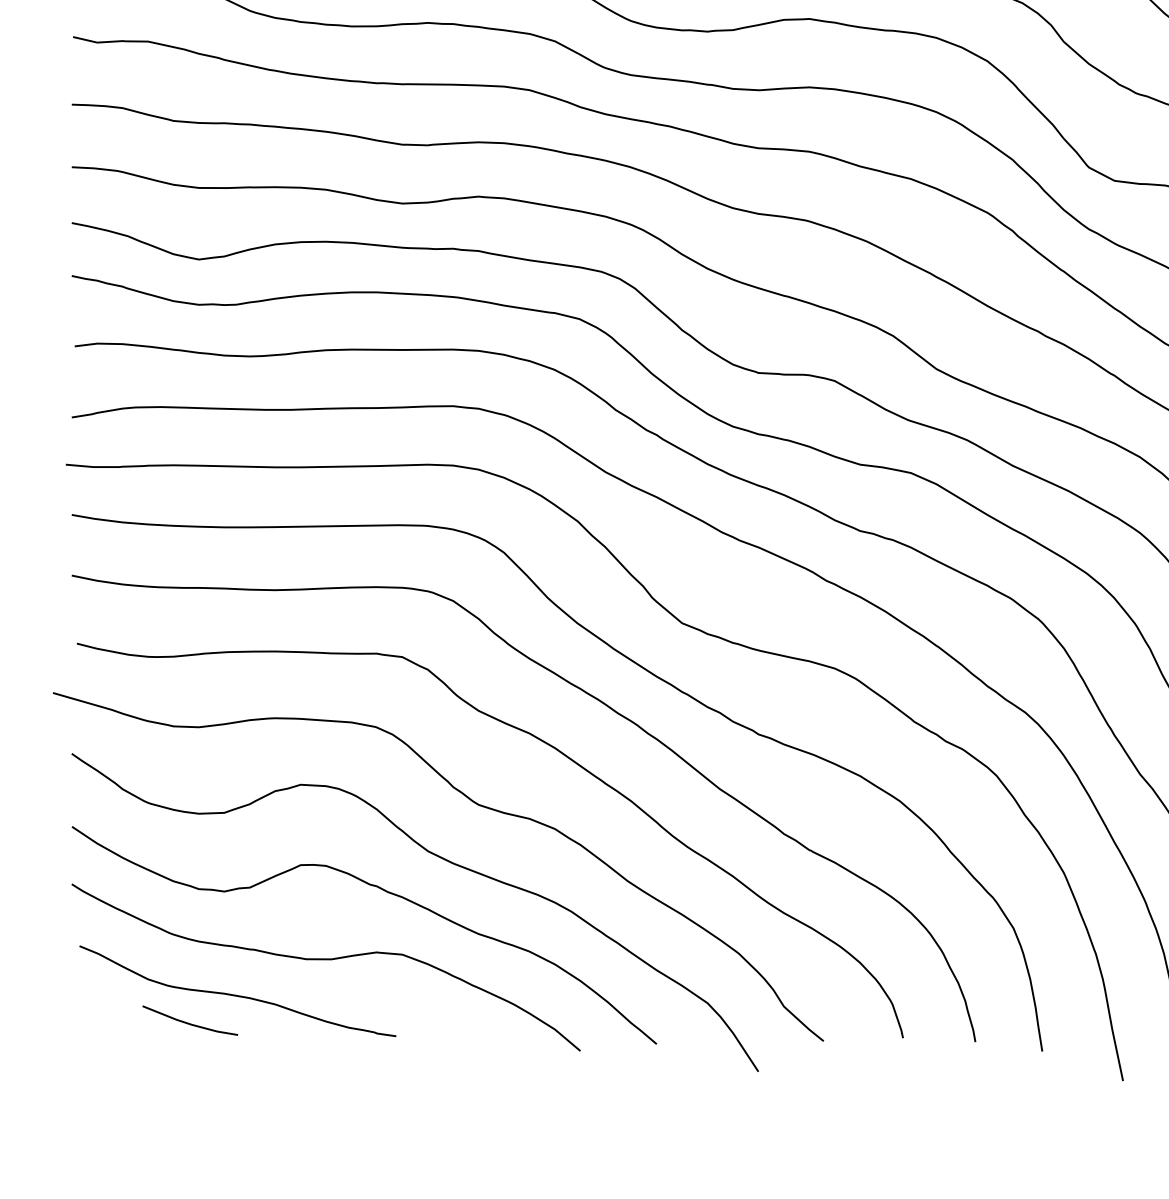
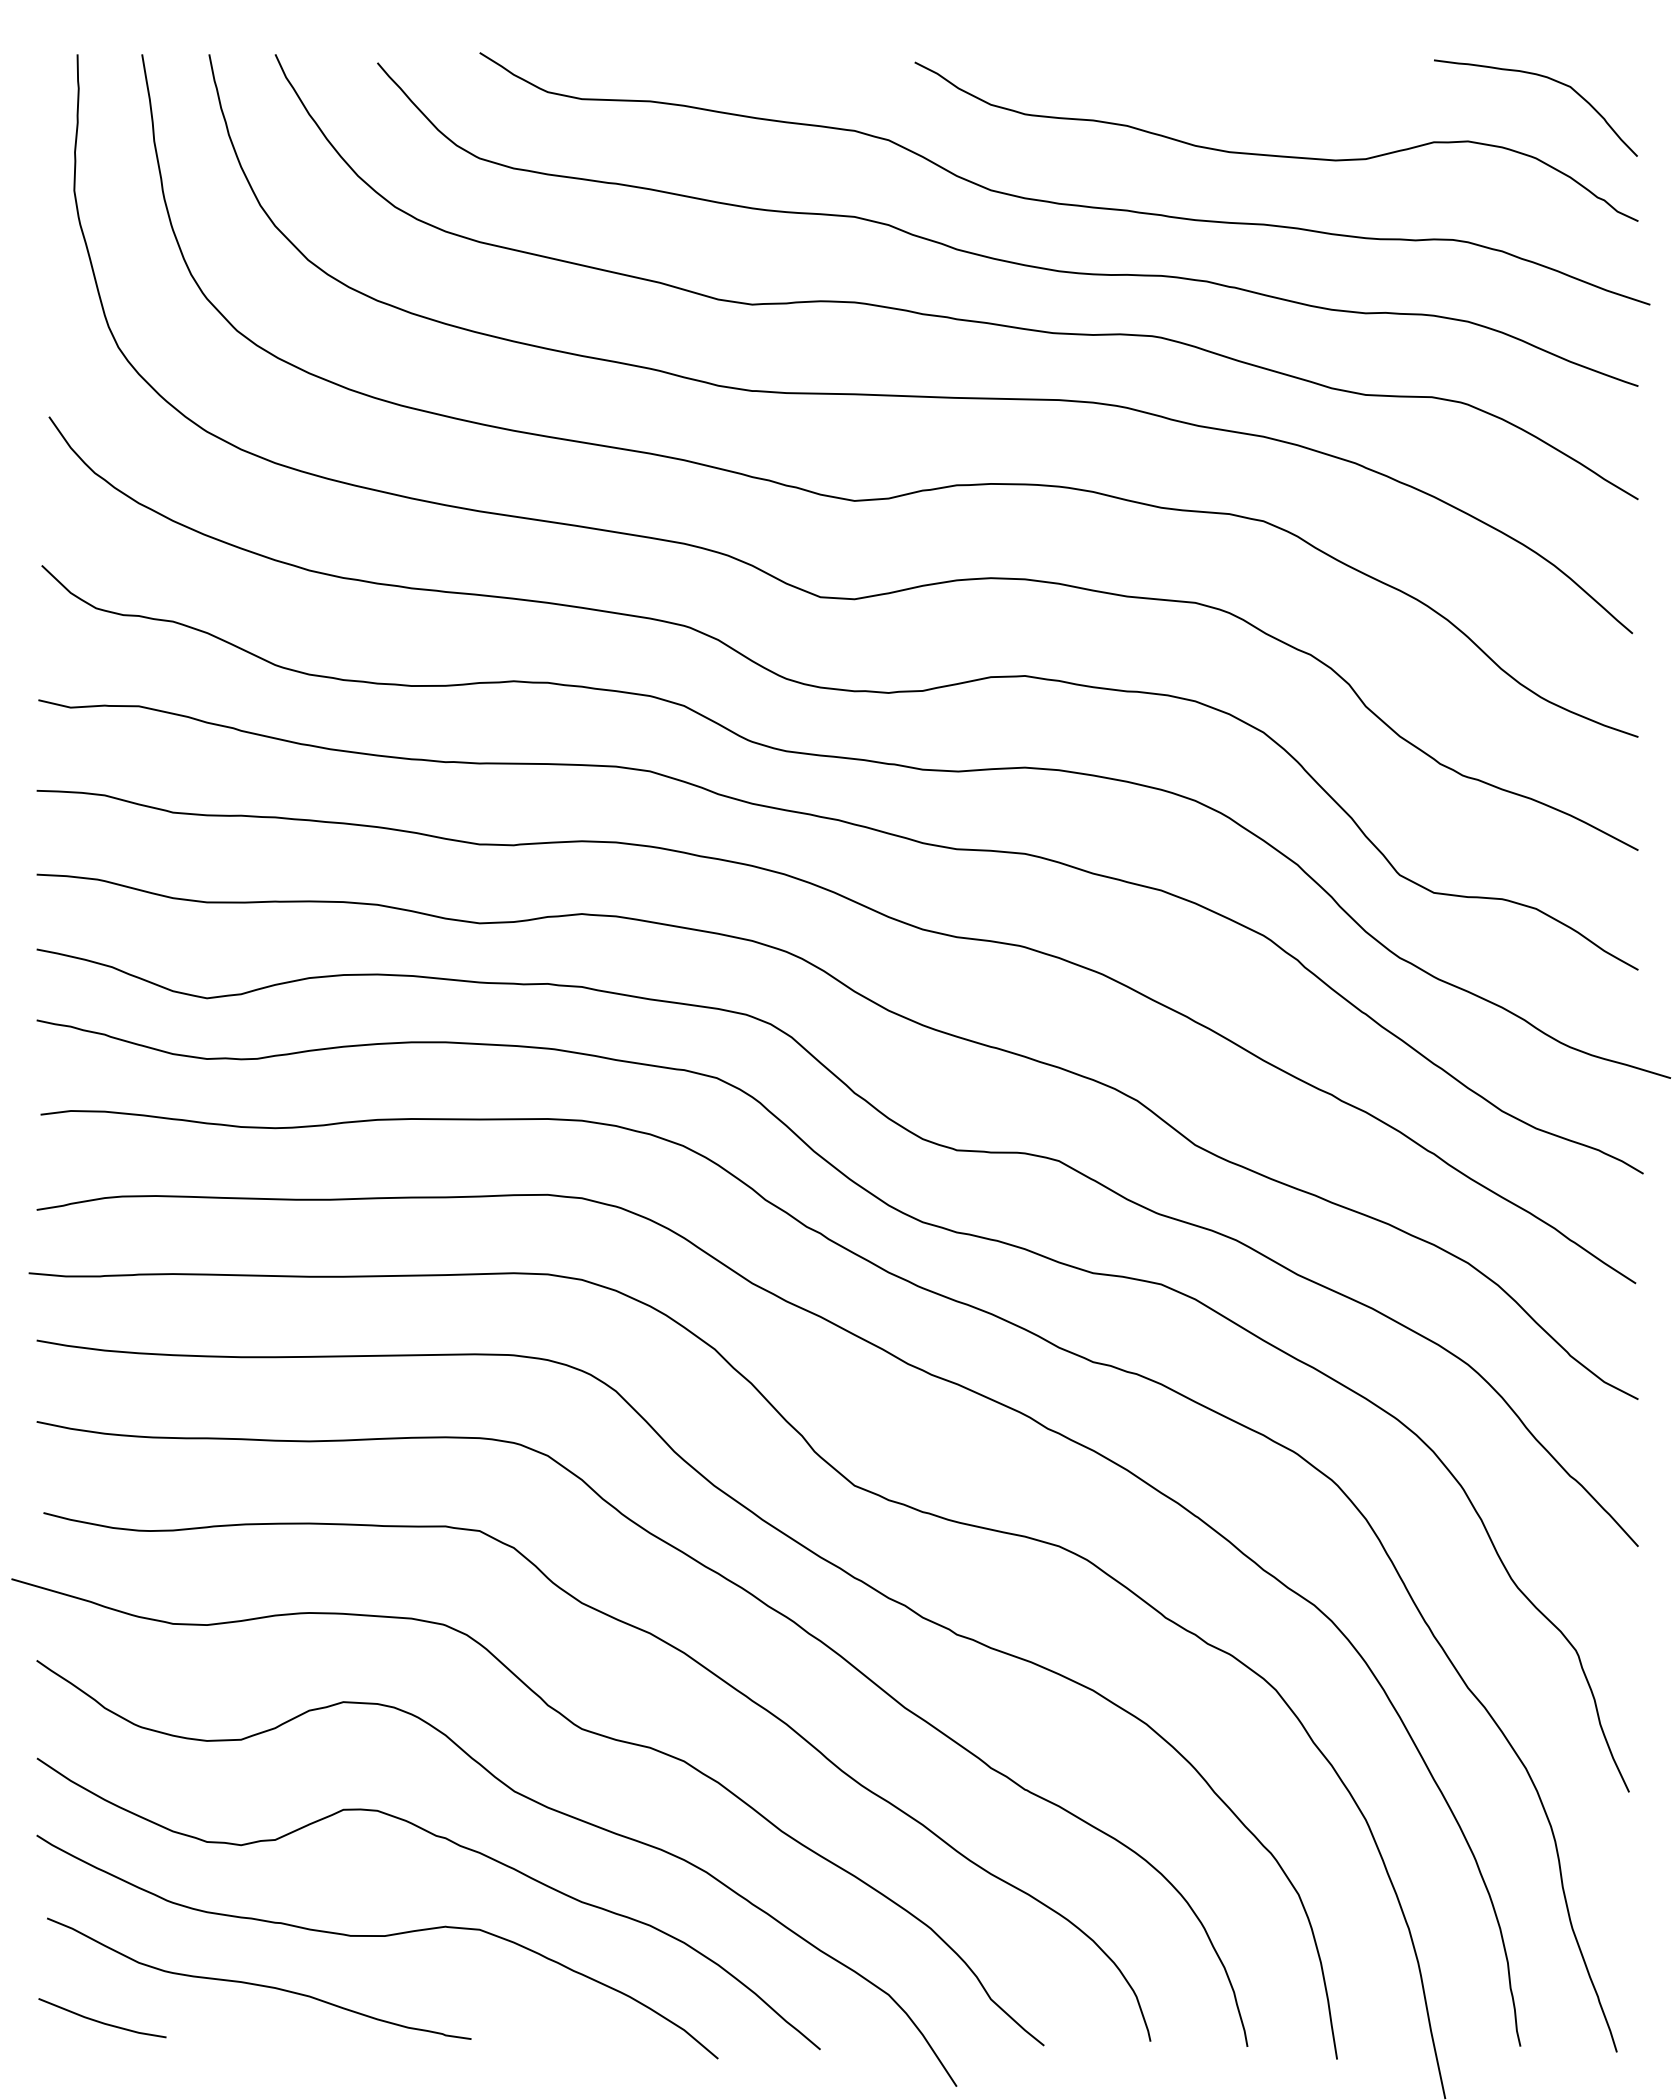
line: (189, 1023) -> (101, 2021), moved

